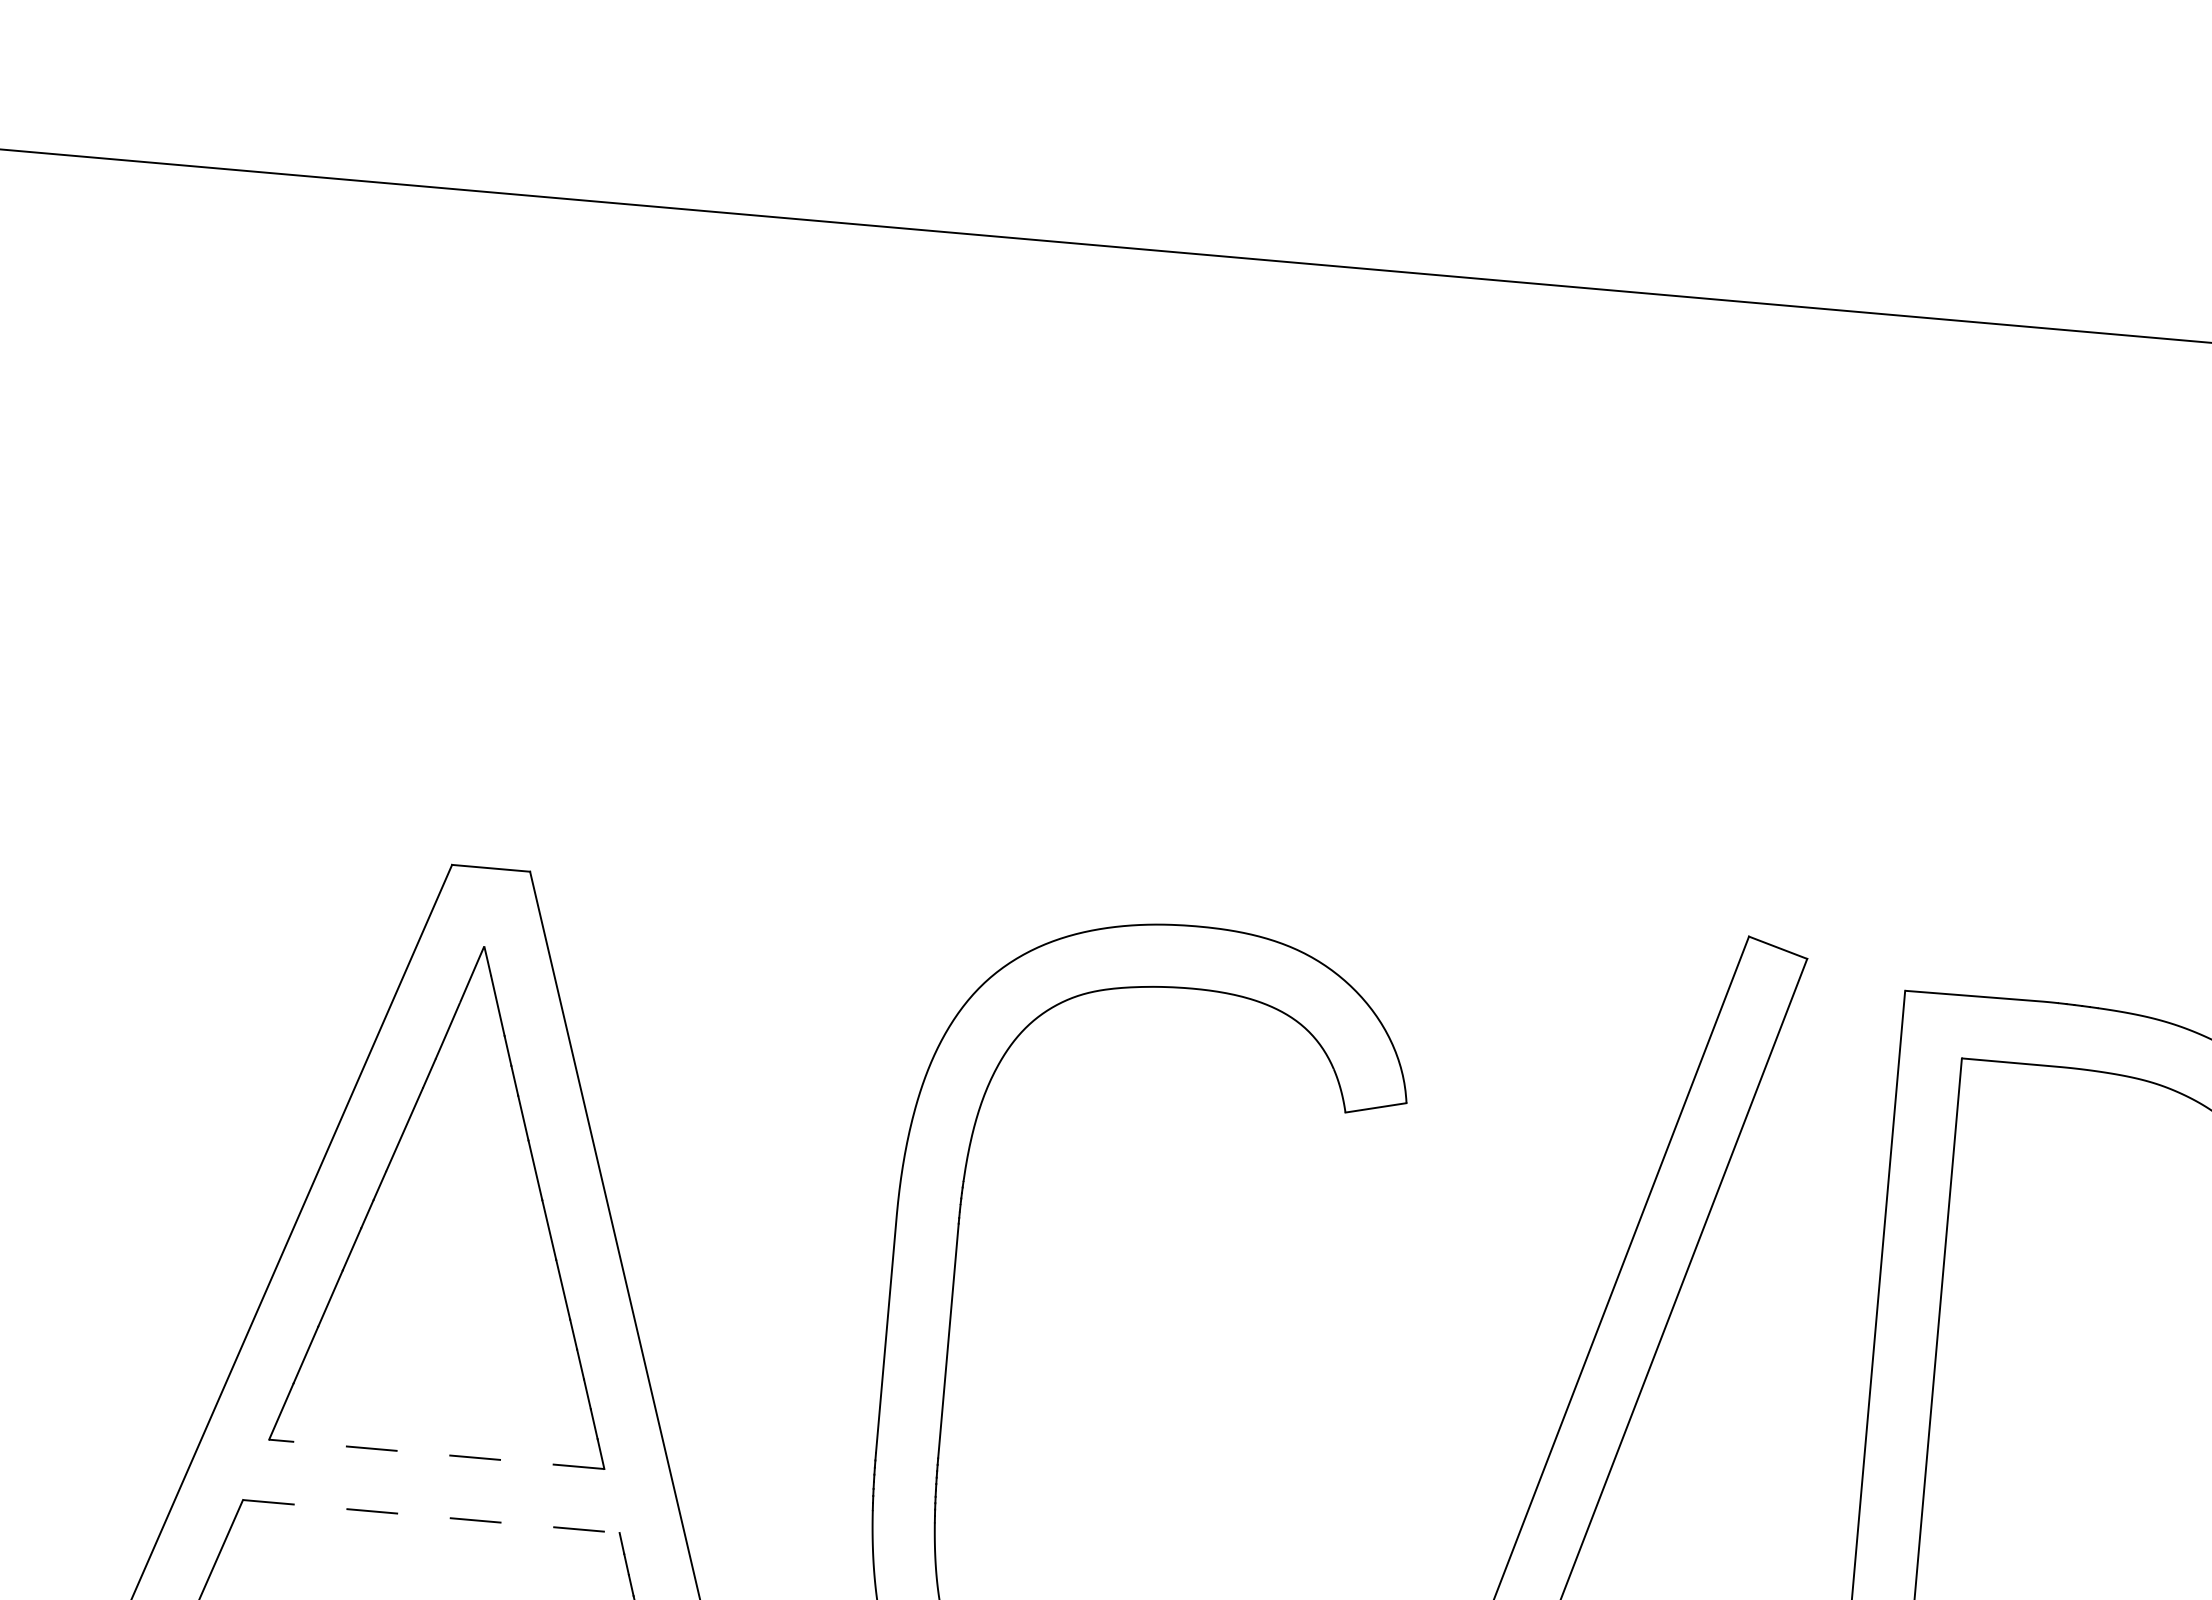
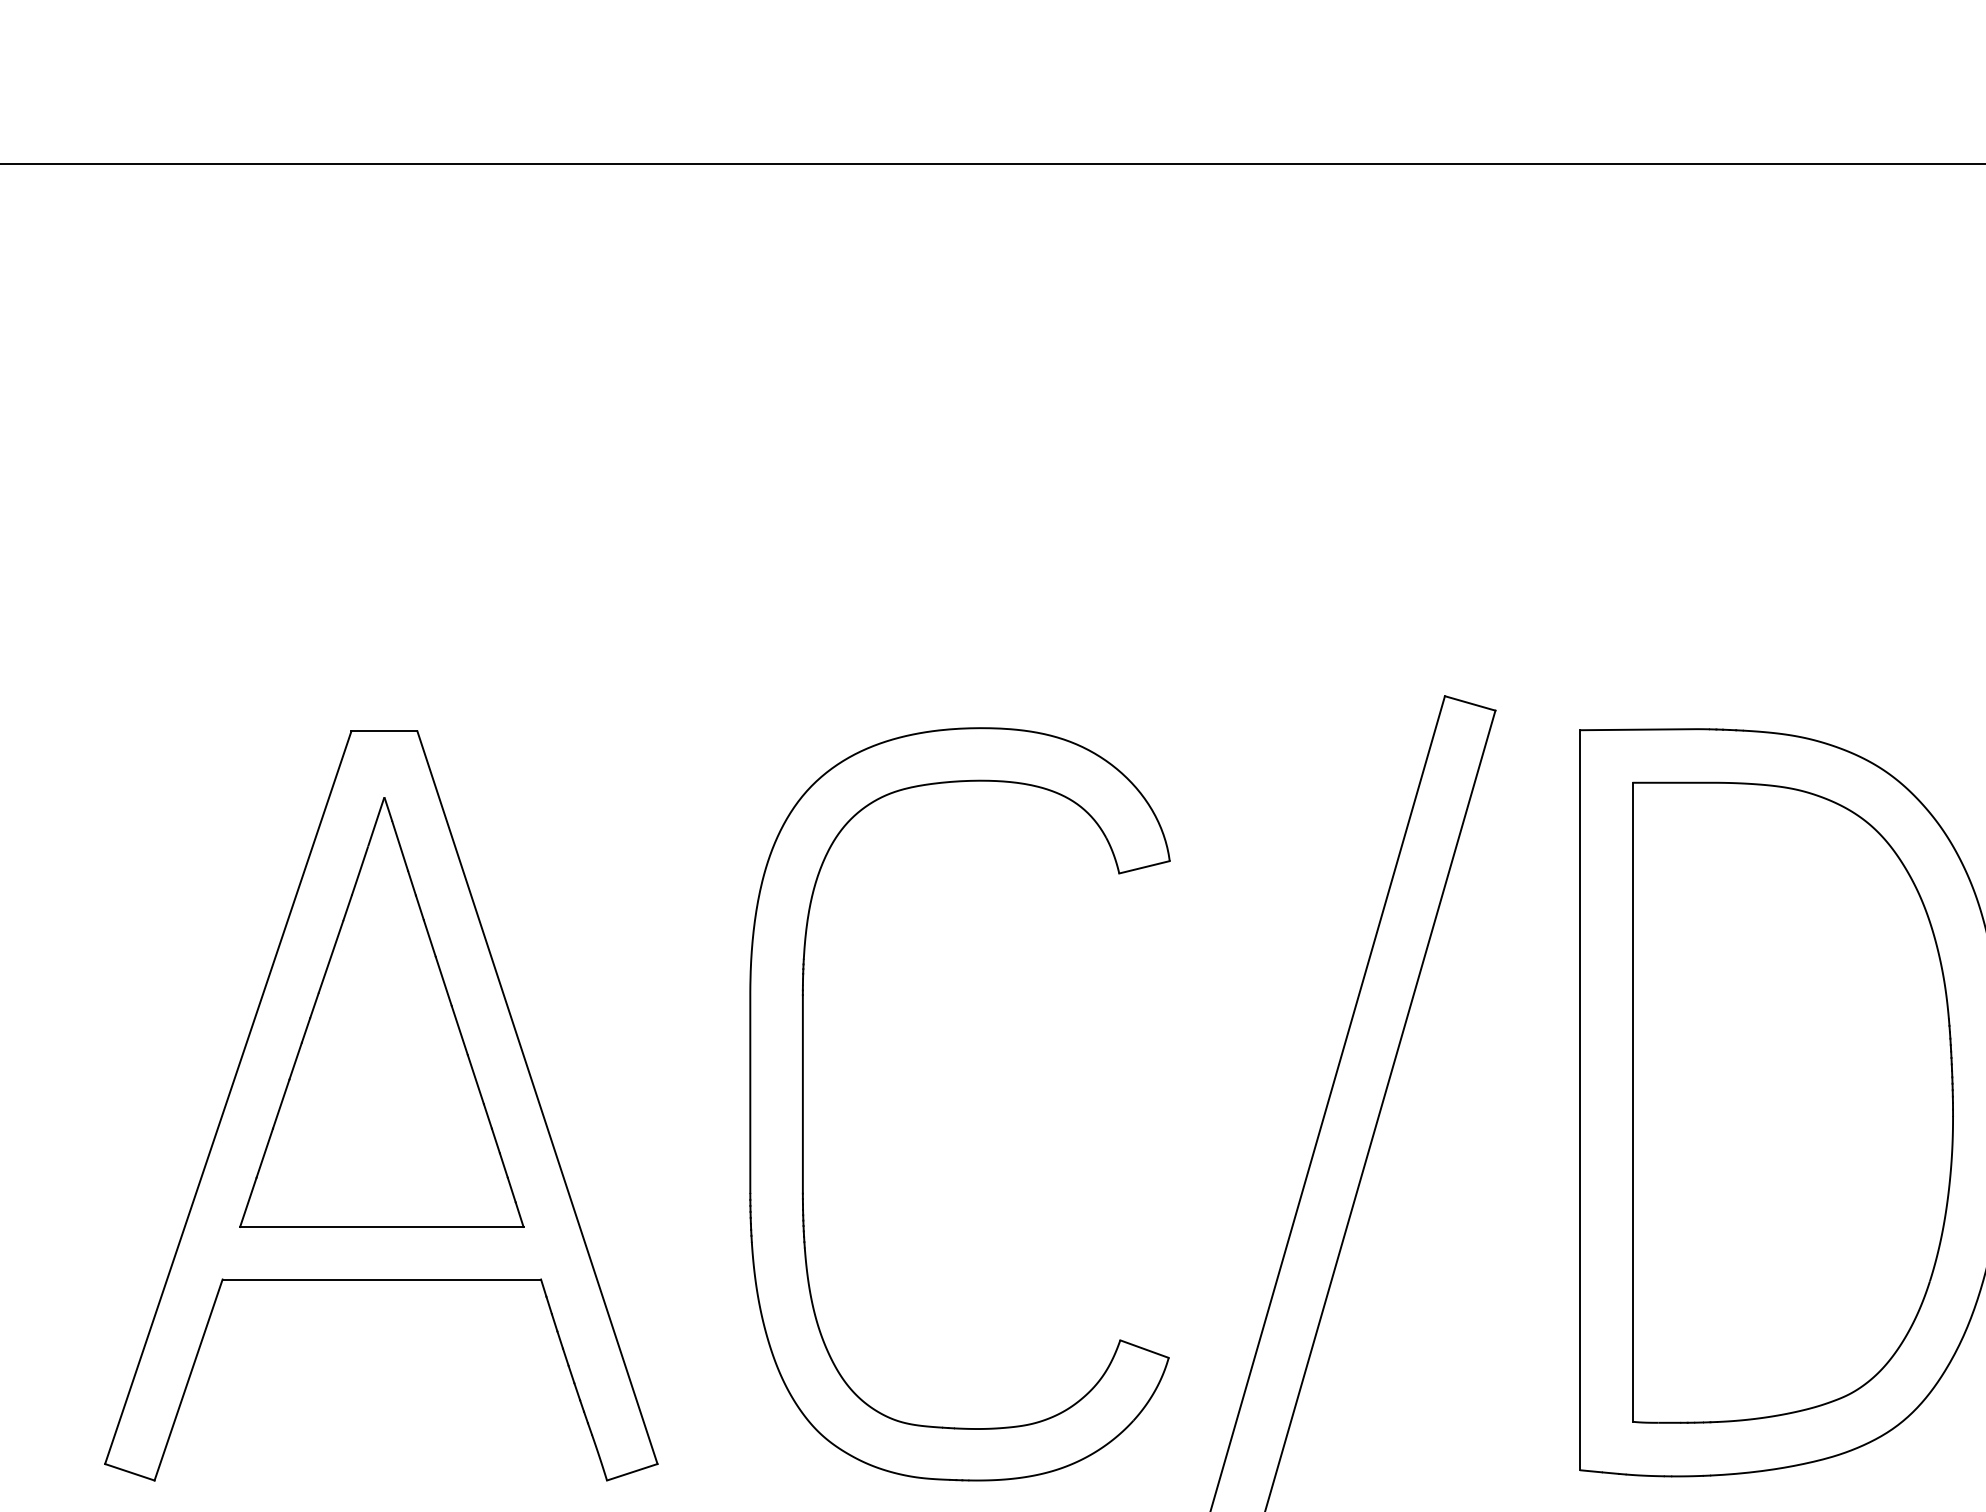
line: (436, 1453) -> (381, 1226), dashed -> solid
line: (432, 1516) -> (382, 1279), dashed -> solid

